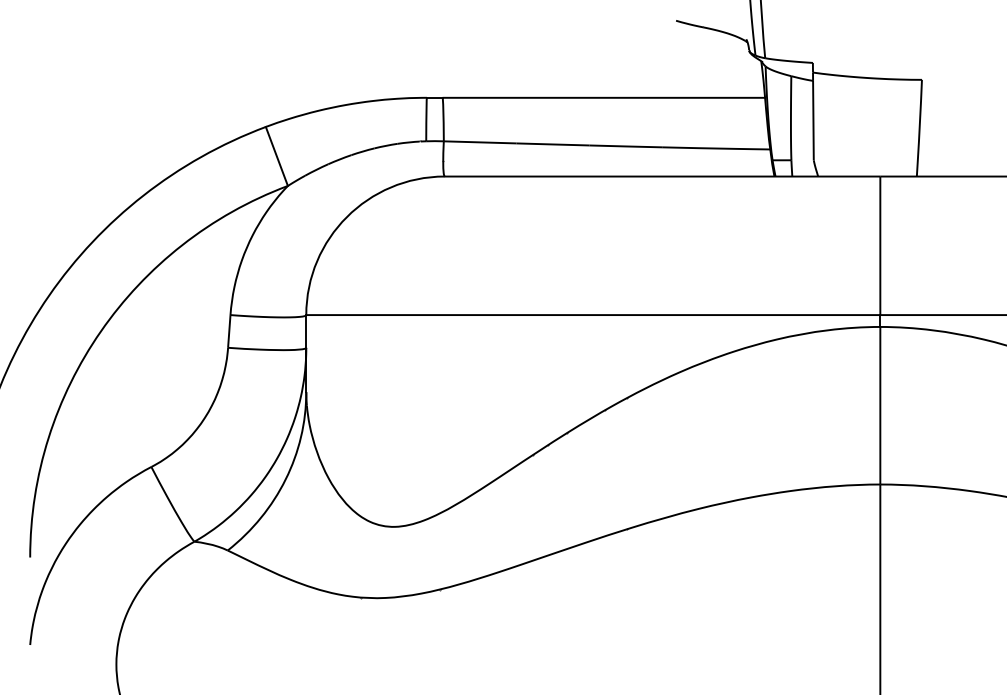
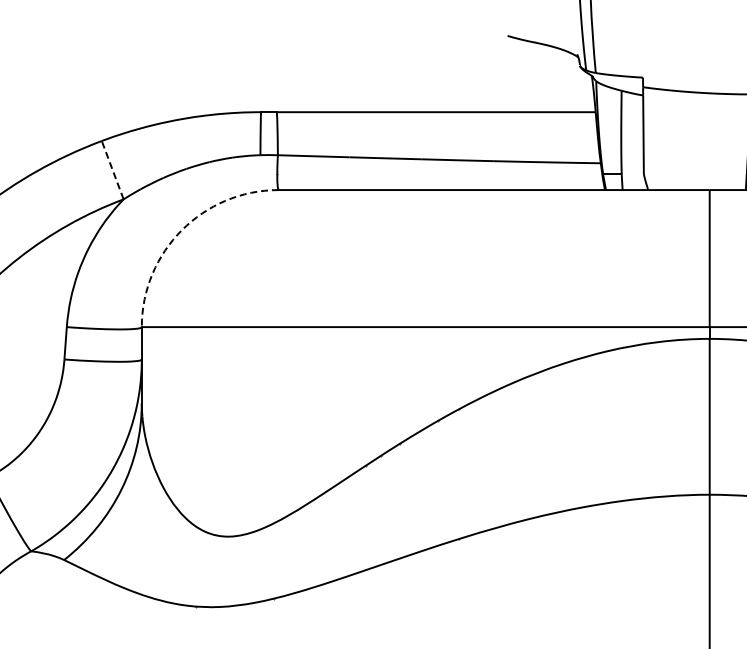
line: (276, 155) -> (112, 169), solid -> dashed
arc: (346, 217) -> (181, 230), solid -> dashed

